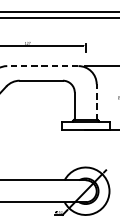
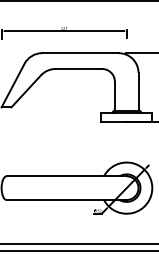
line: (41, 66) -> (79, 53), dashed -> solid
line: (96, 101) -> (138, 91), dashed -> solid

